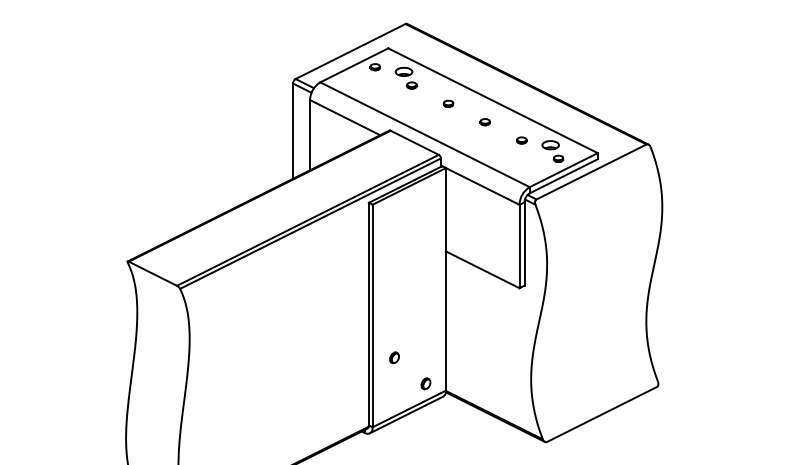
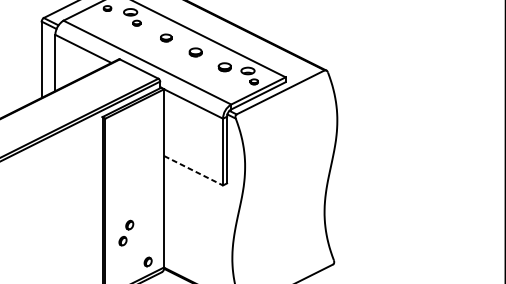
part: (448, 103) -> (166, 37), size x1.4
part: (484, 122) -> (195, 52), size x1.6
part: (521, 140) -> (224, 67), size x1.6
line: (483, 270) -> (194, 171), solid -> dashed
part: (402, 337) -> (129, 224), added

